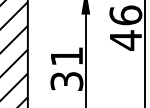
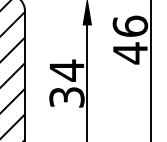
text: (66, 56) -> (66, 70), 31 -> 34

